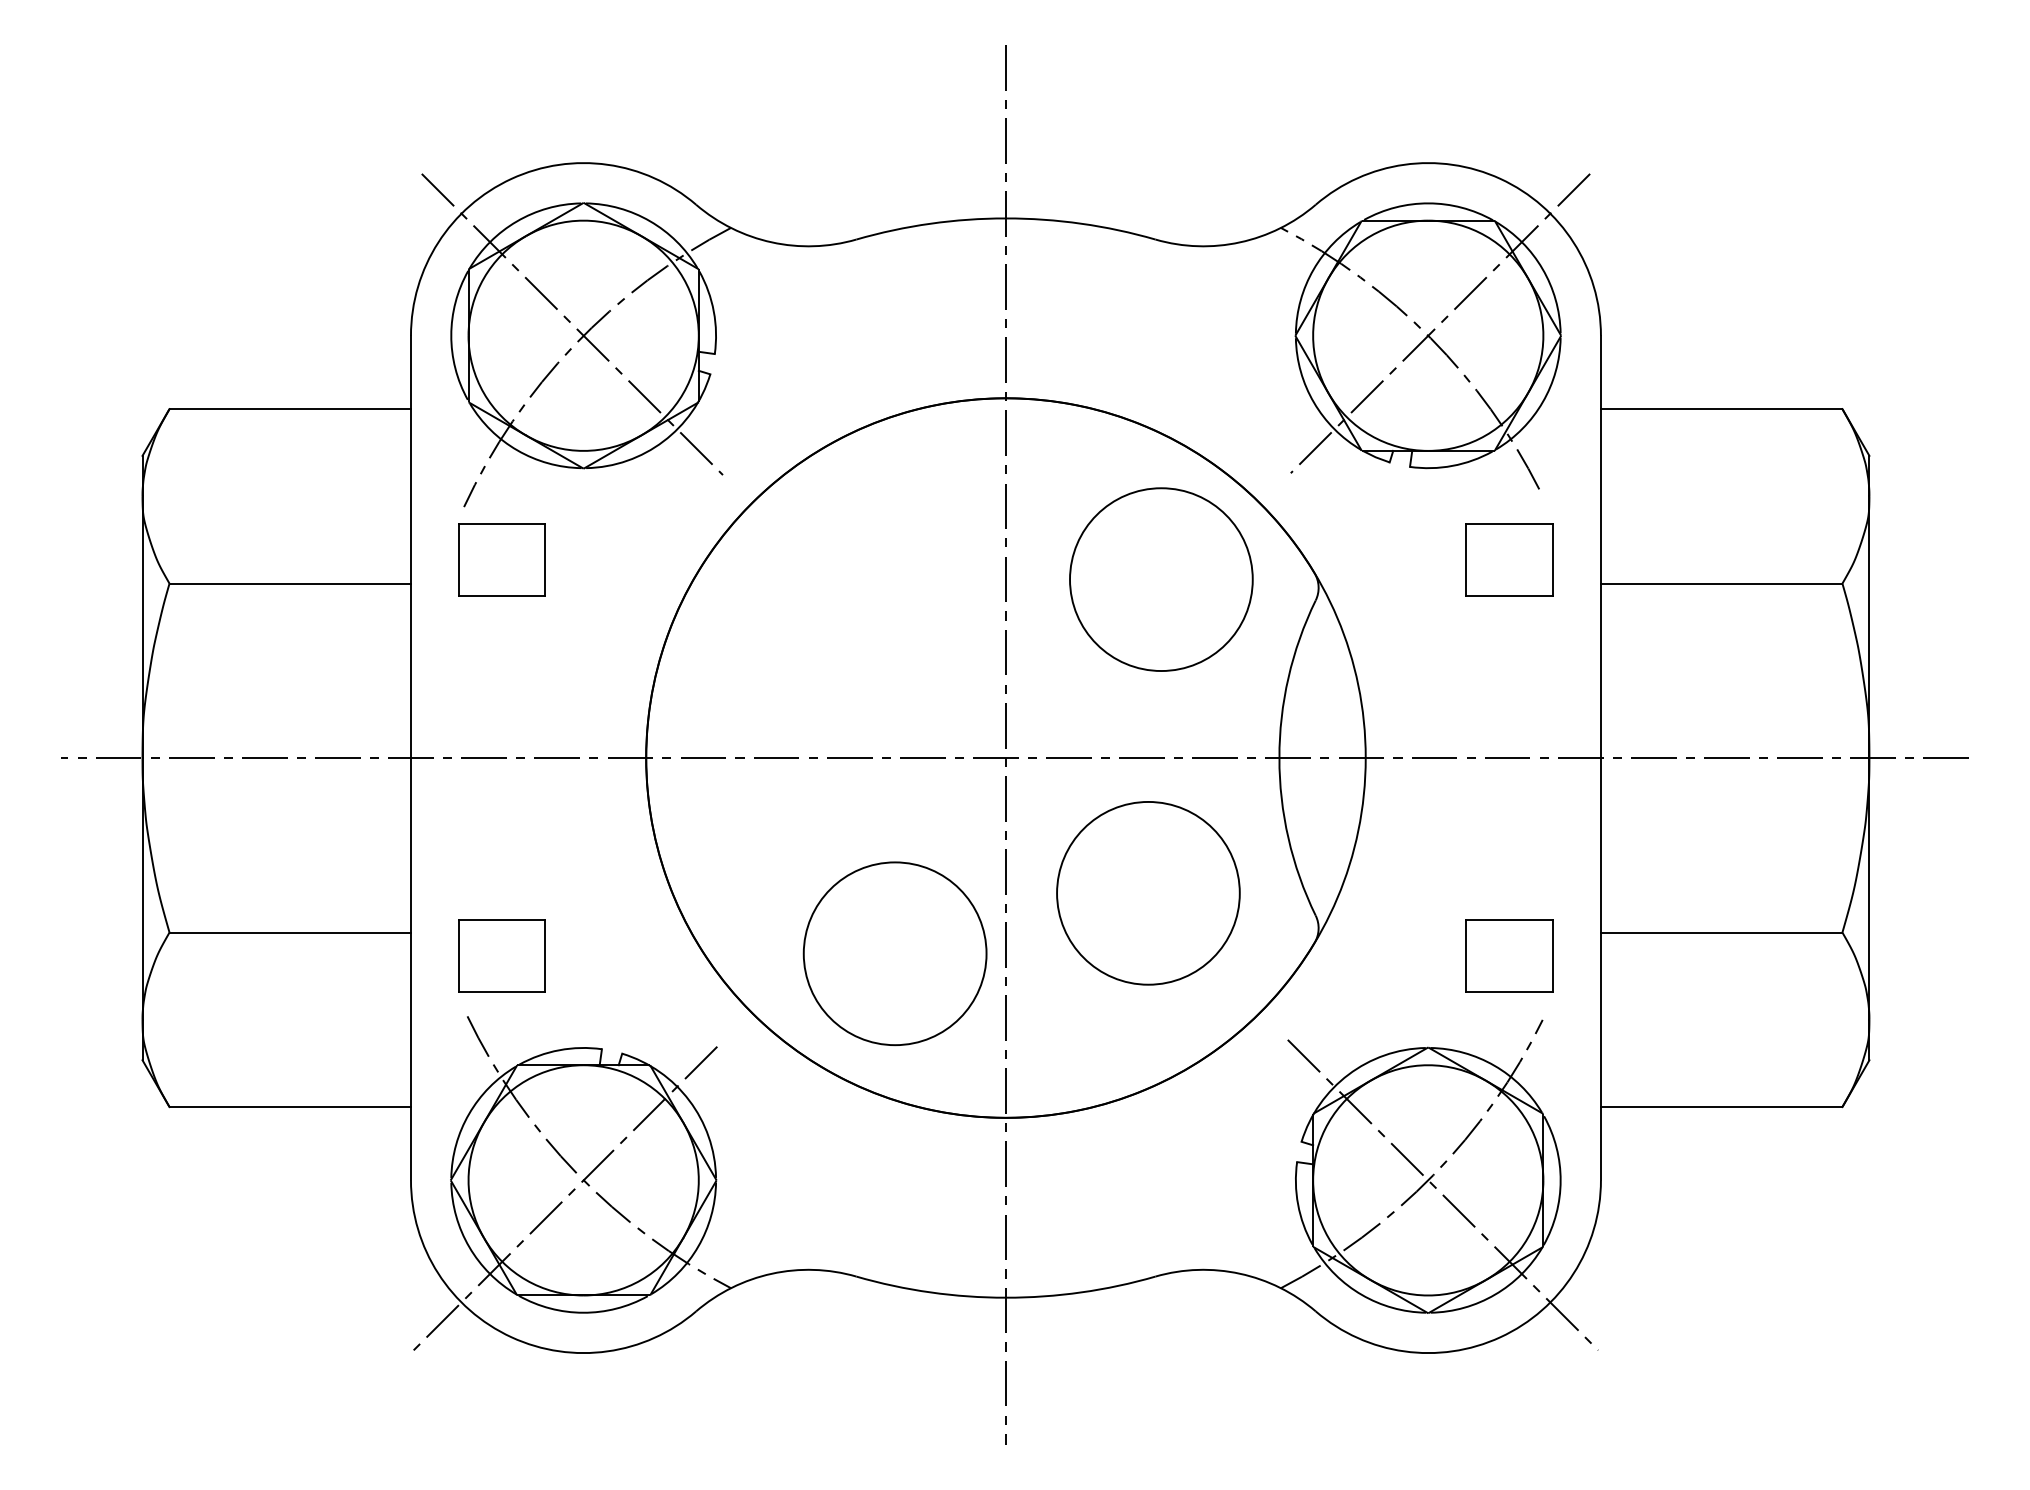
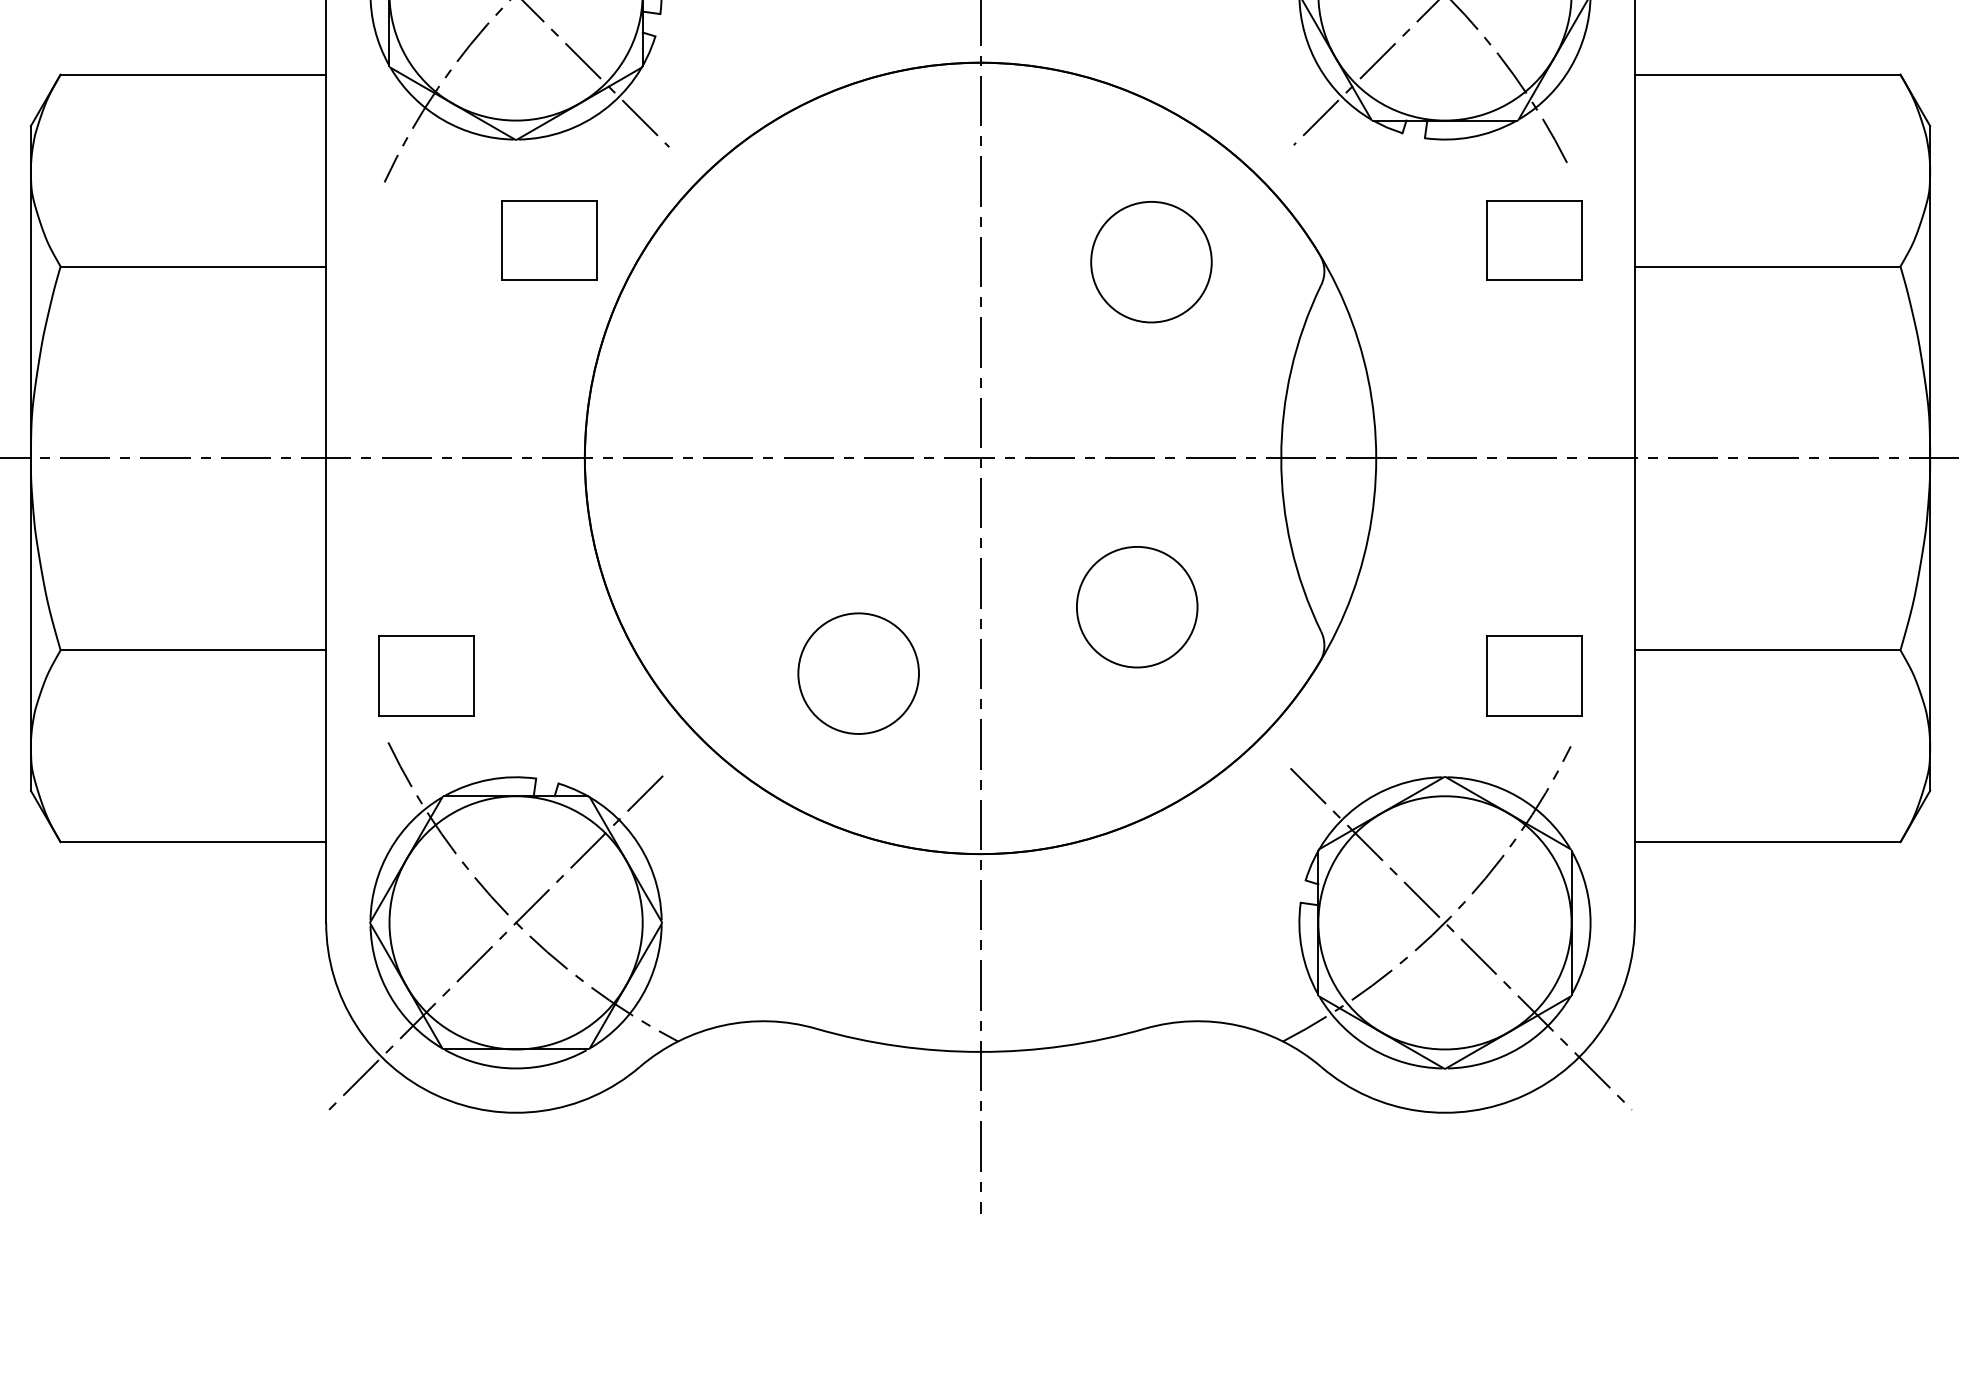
part: (501, 559) -> (548, 240), moved
circle: (1161, 579) -> (1151, 262), size x0.6
circle: (1148, 892) -> (1137, 606), size x0.6
circle: (894, 953) -> (857, 673), size x0.6

